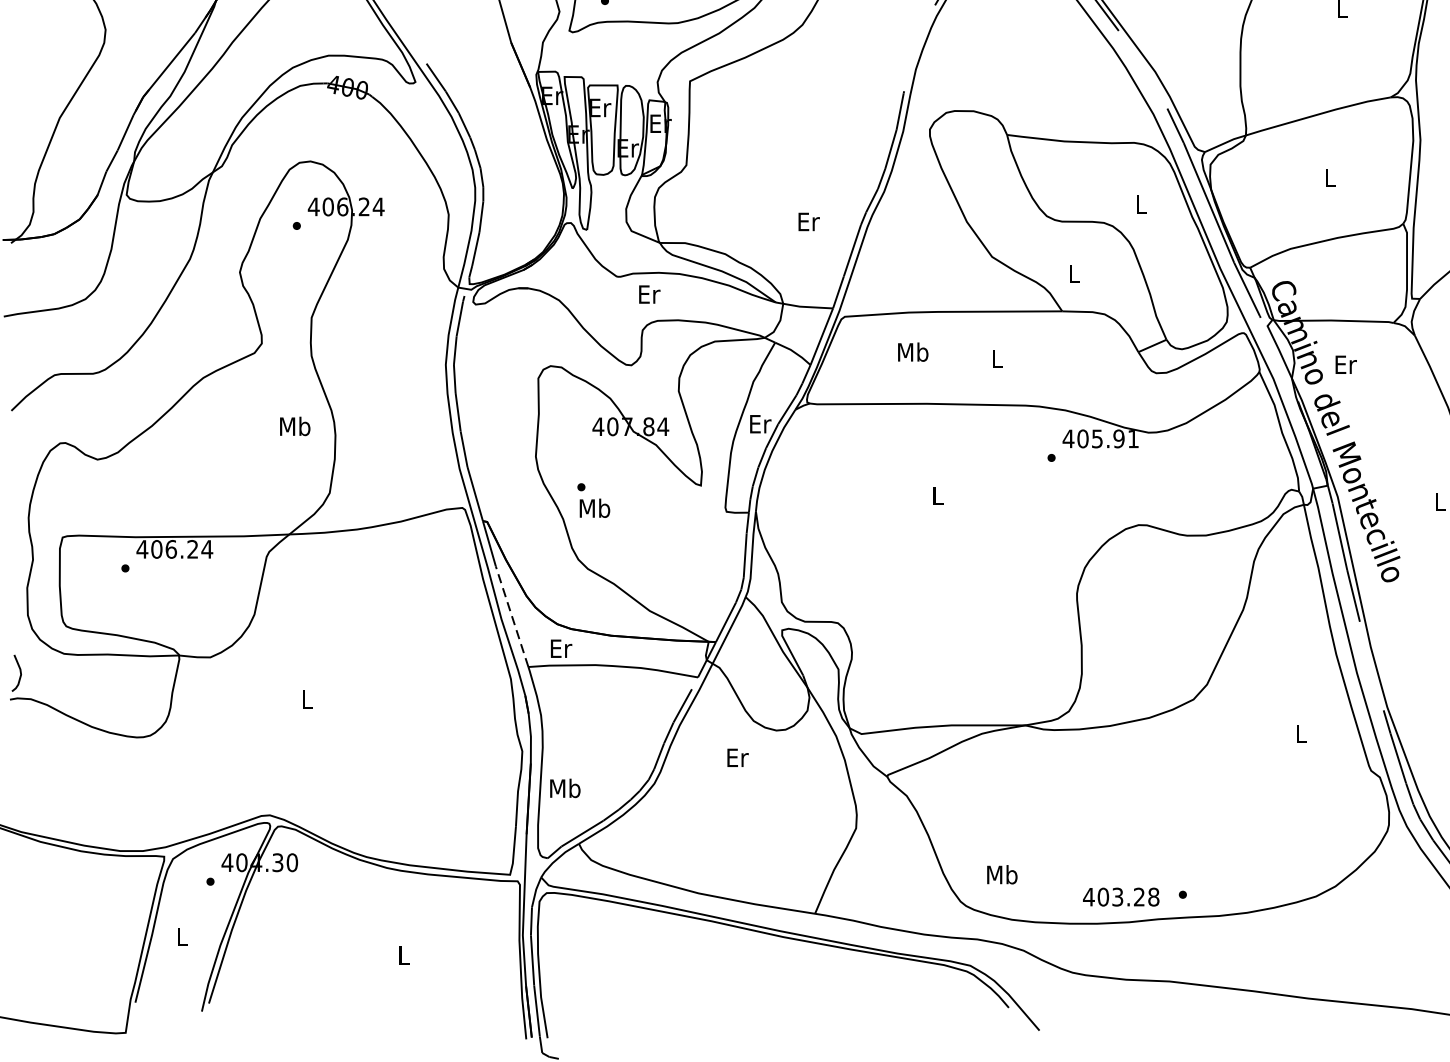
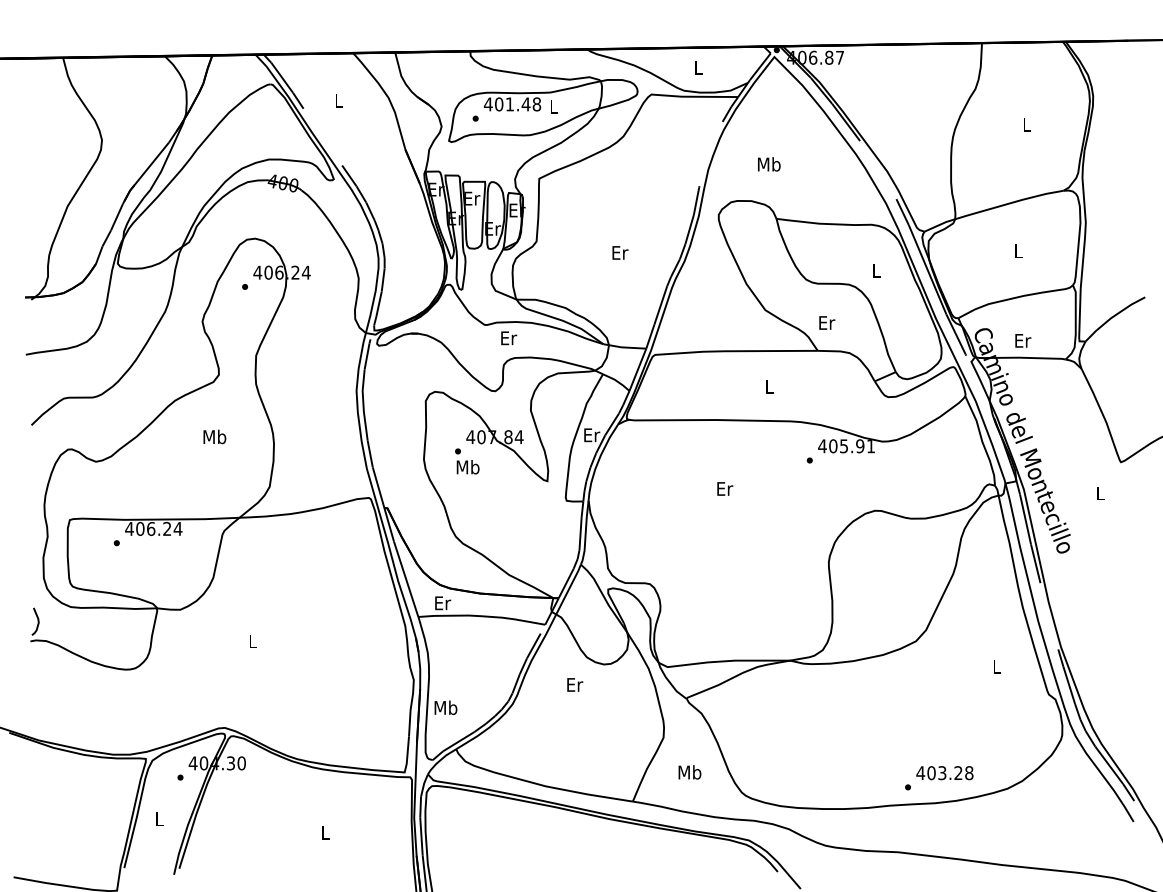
text: (809, 221) -> (620, 252), moved
text: (1075, 273) -> (827, 322), L -> Er
text: (913, 352) -> (769, 164), moved
text: (1346, 364) -> (1023, 340), moved
text: (294, 425) -> (214, 436), moved
text: (938, 495) -> (725, 488), L -> Er
text: (594, 500) -> (467, 461), moved
line: (512, 616) -> (406, 579), dashed -> solid
text: (1001, 874) -> (689, 772), moved
text: (1120, 897) -> (944, 773), moved

